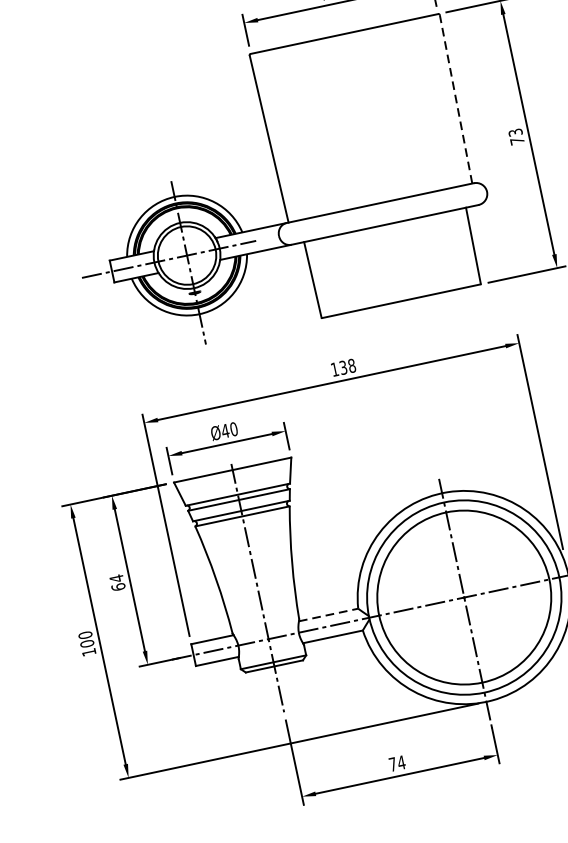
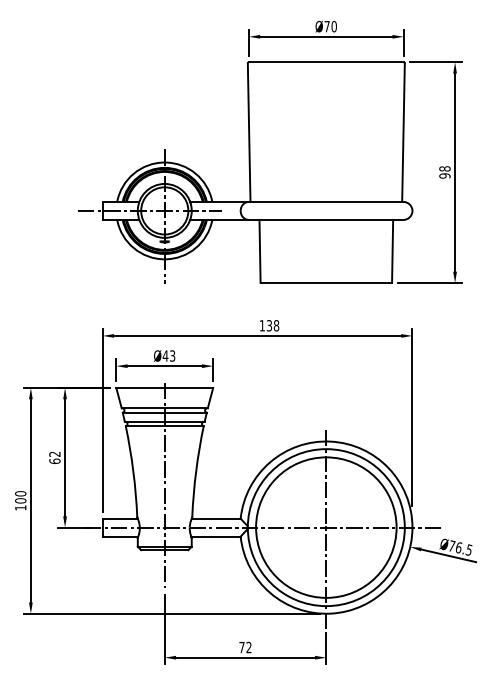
line: (456, 99) -> (403, 132), dashed -> solid
text: (515, 137) -> (444, 172), 73 -> 98
text: (233, 428) -> (172, 355), Ø40 -> Ø43
text: (116, 578) -> (54, 454), 64 -> 62
line: (328, 614) -> (216, 518), dashed -> solid
text: (400, 762) -> (248, 647), 74 -> 72

